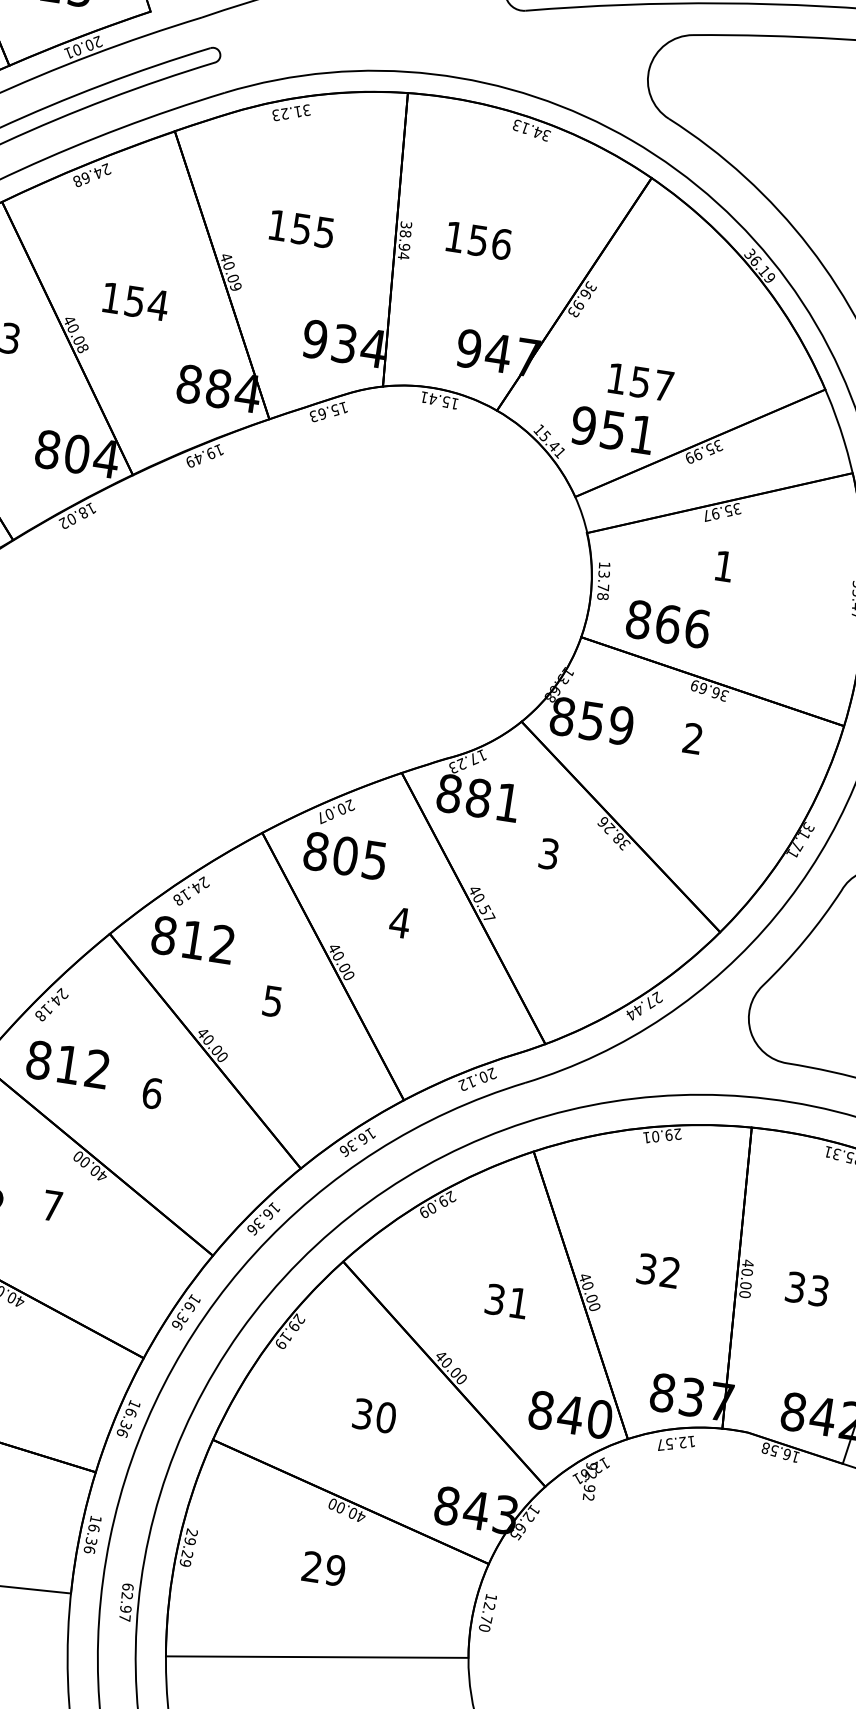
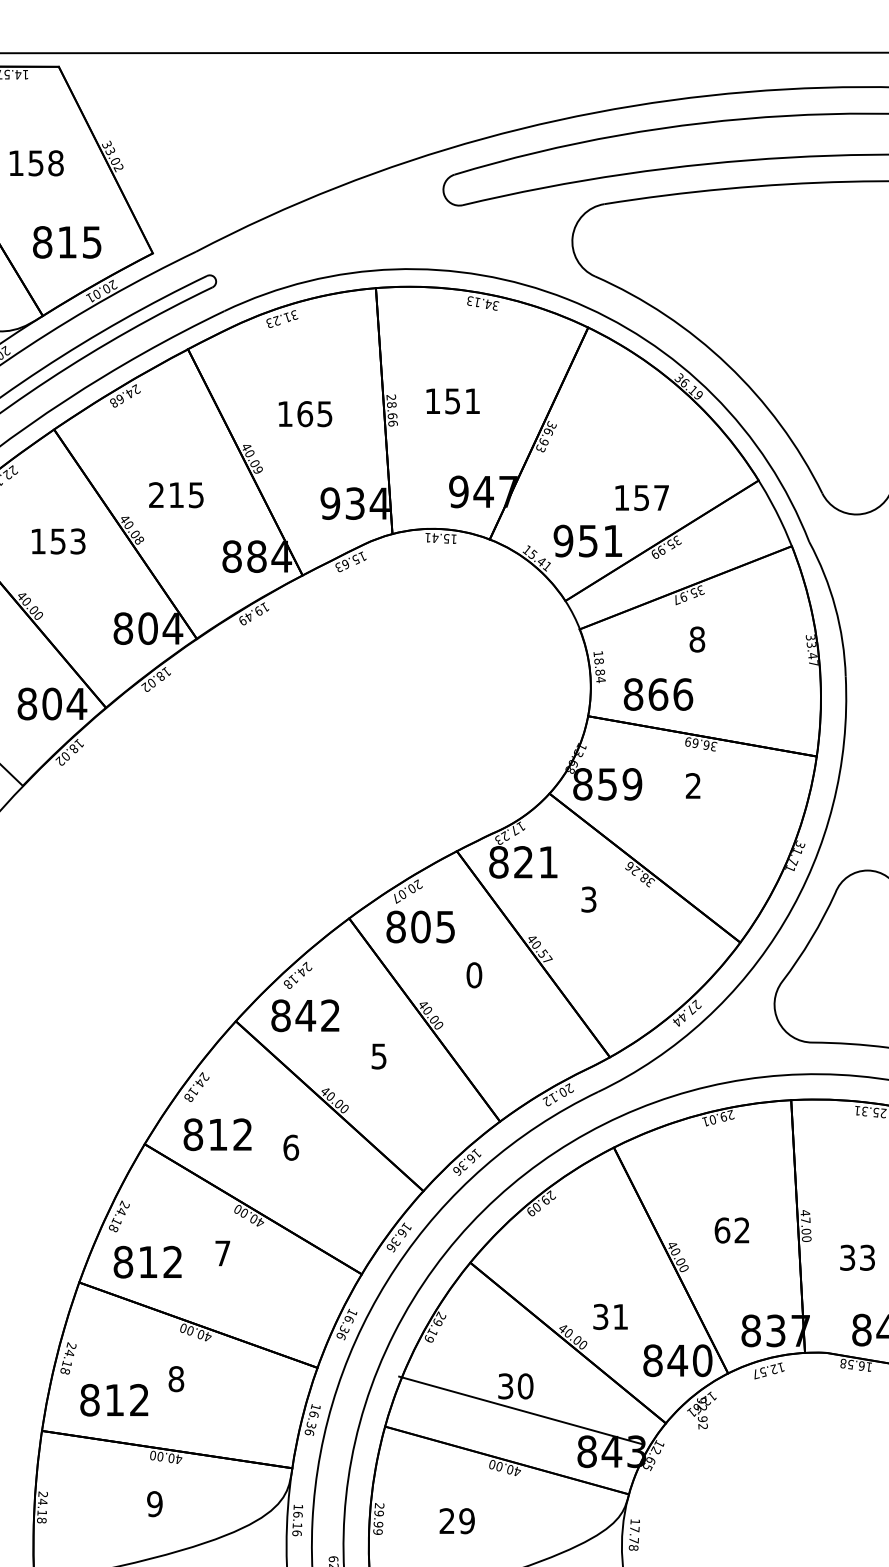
text: (301, 229) -> (305, 414), 155 -> 165
text: (404, 240) -> (391, 410), 38.94 -> 28.66
text: (501, 244) -> (472, 401), 156 -> 151
text: (134, 301) -> (176, 495), 154 -> 215
text: (640, 381) -> (641, 497), moved
text: (724, 566) -> (697, 639), 1 -> 8
text: (602, 585) -> (599, 670), 13.78 -> 18.84
text: (478, 798) -> (523, 862), 881 -> 821
text: (400, 923) -> (474, 975), 4 -> 0
text: (193, 939) -> (305, 1015), 812 -> 842
text: (647, 1269) -> (722, 1230), 32 -> 62
text: (746, 1272) -> (805, 1220), 40.00 -> 47.00
text: (807, 1288) -> (857, 1257), moved
text: (506, 1300) -> (610, 1316), moved
line: (351, 1502) -> (521, 1410), moved
text: (91, 1540) -> (297, 1525), 16.36 -> 16.16
text: (187, 1554) -> (378, 1524), 29.29 -> 29.99
text: (323, 1569) -> (456, 1521), moved
text: (487, 1617) -> (634, 1538), 12.70 -> 17.78

